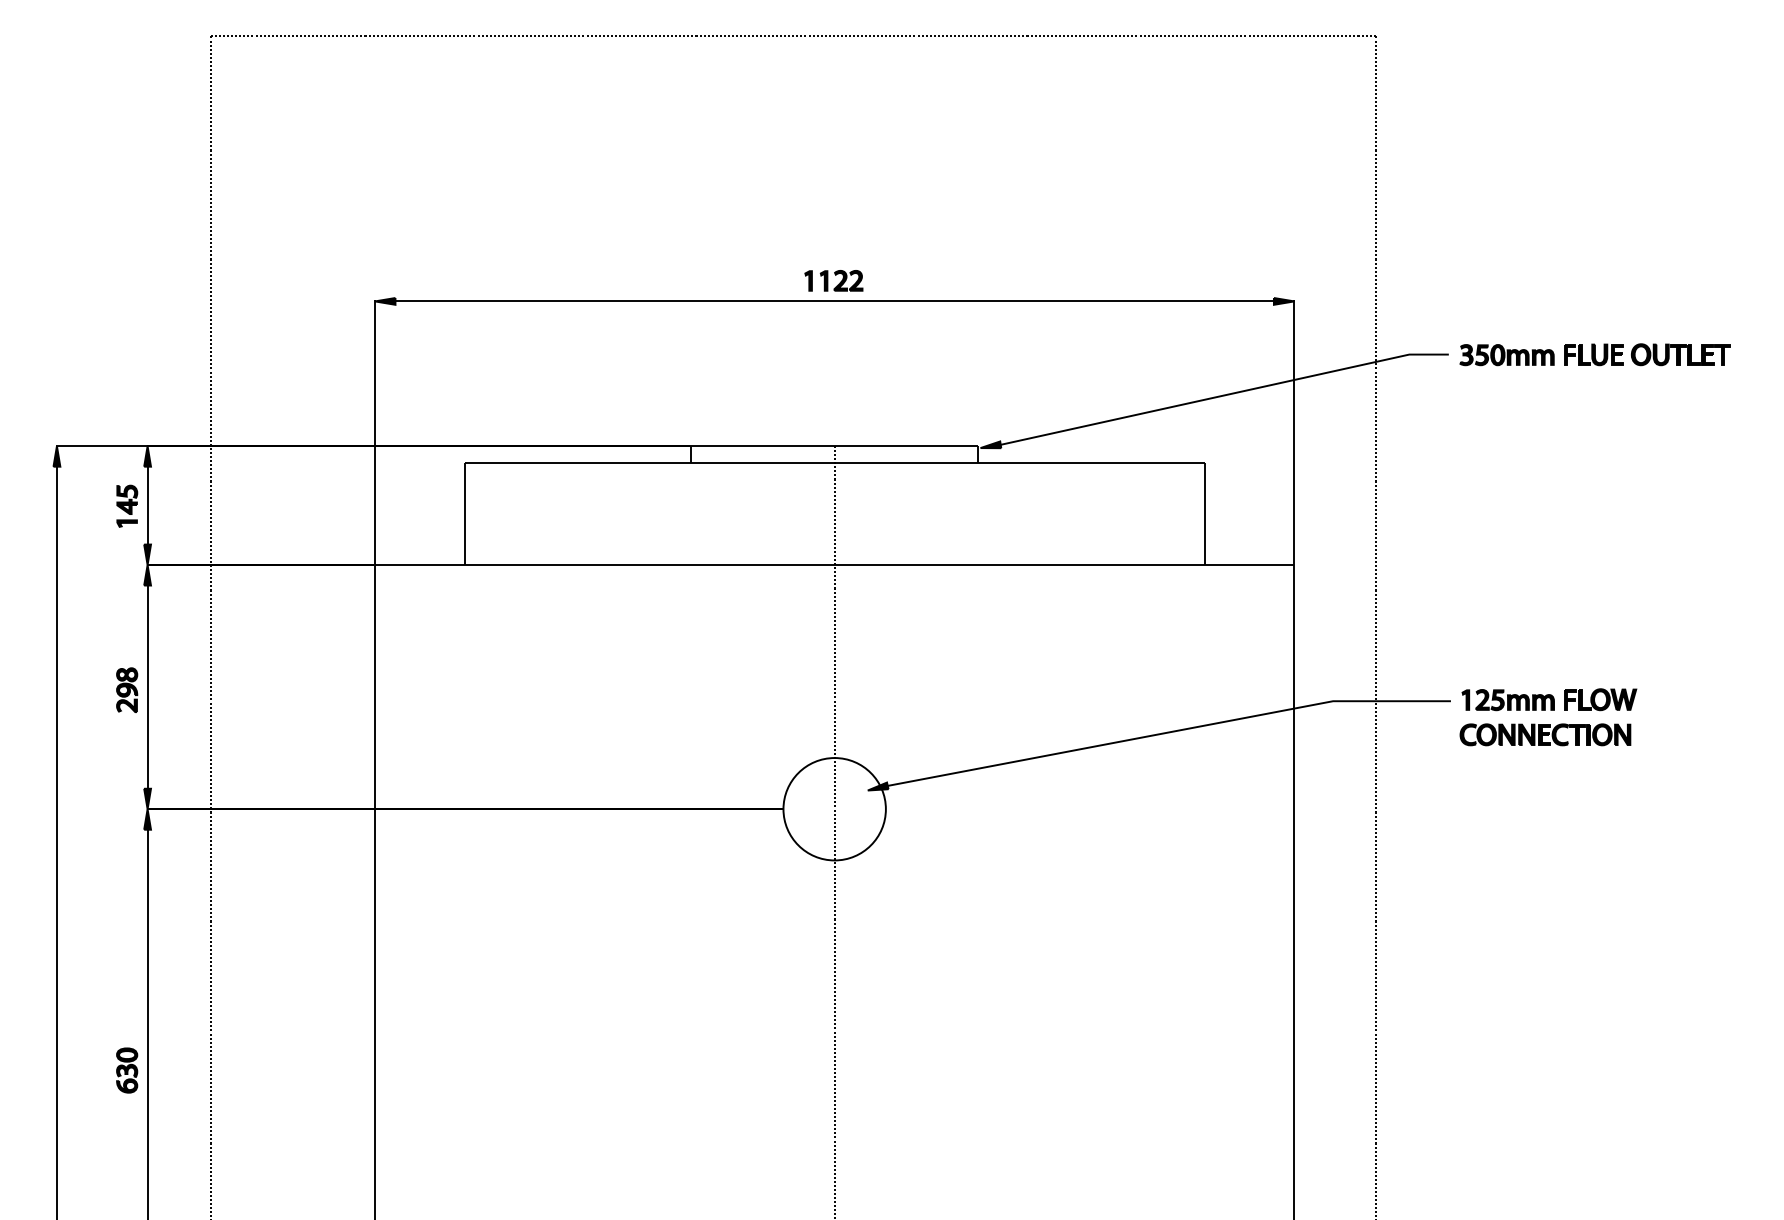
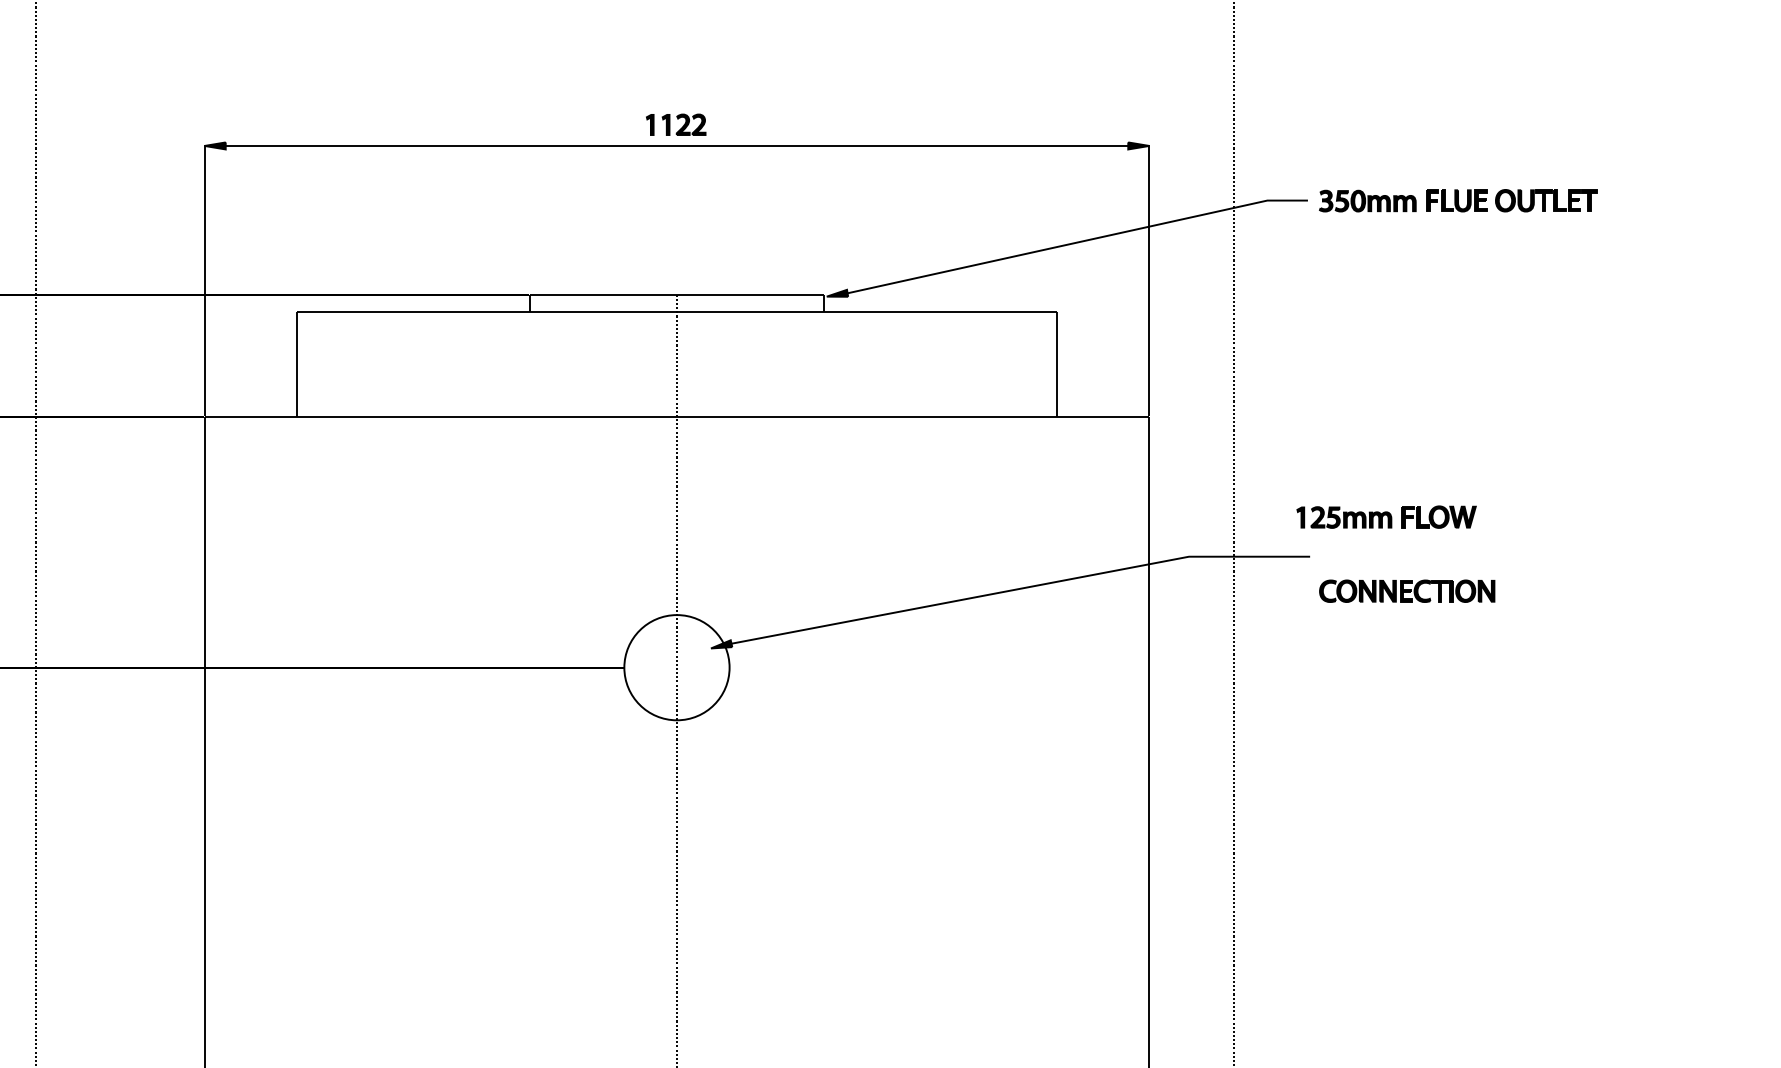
part: (1549, 699) -> (1386, 516), moved

